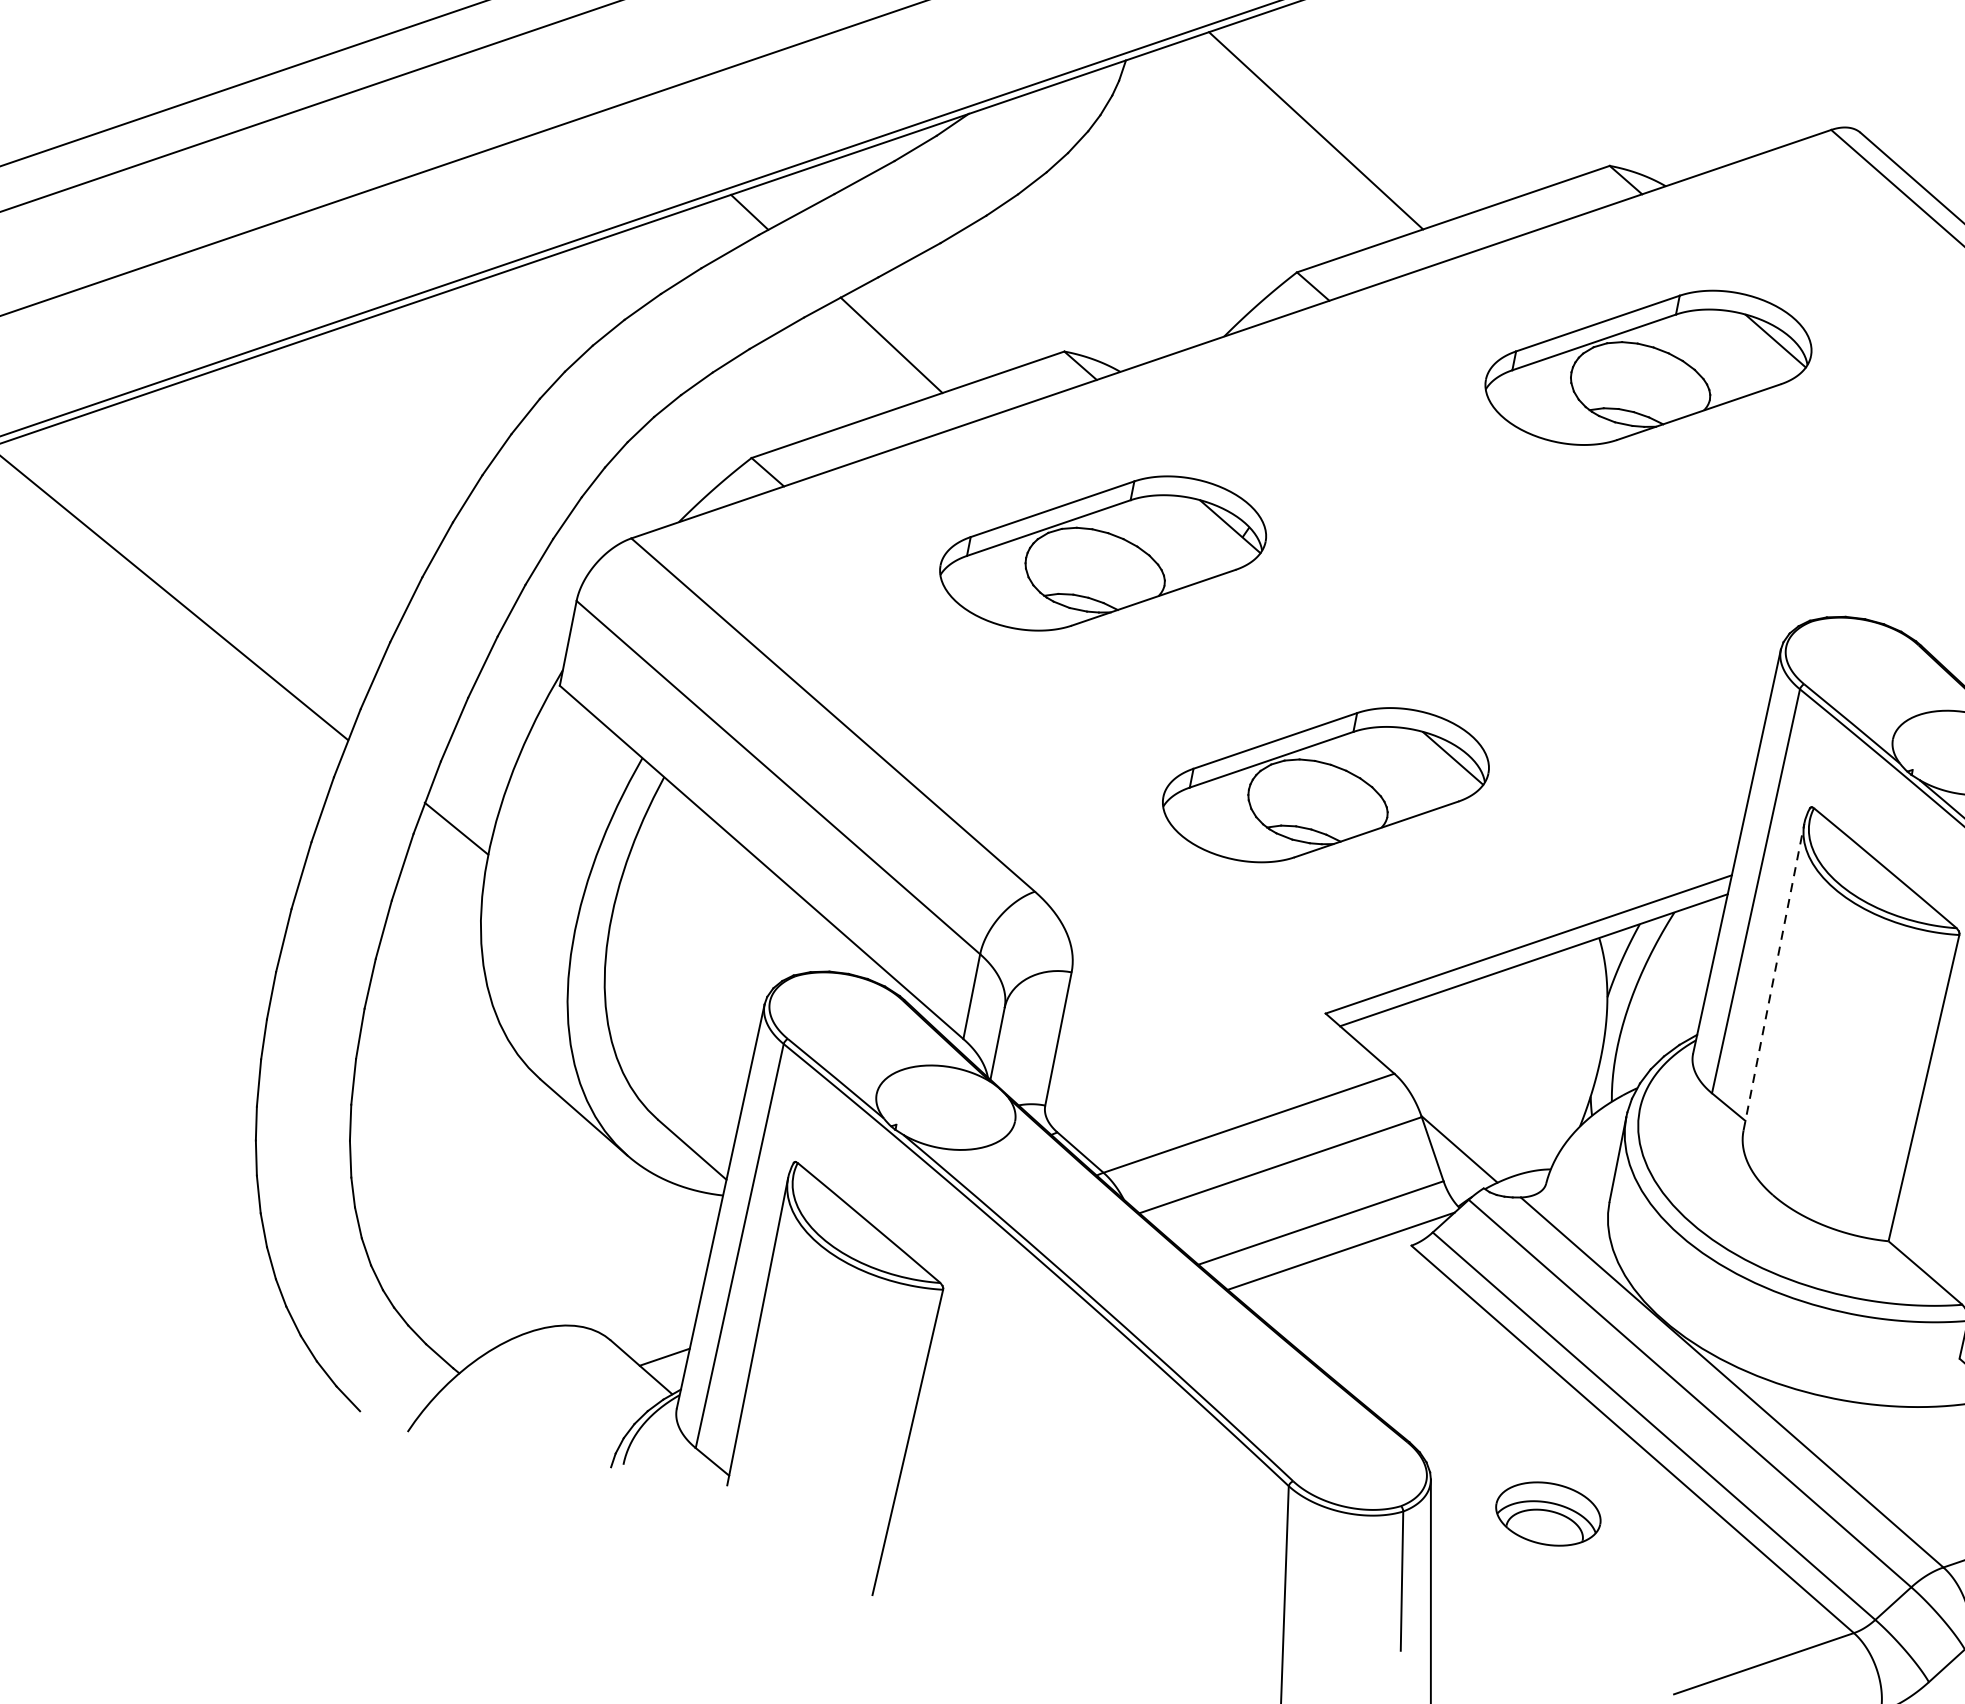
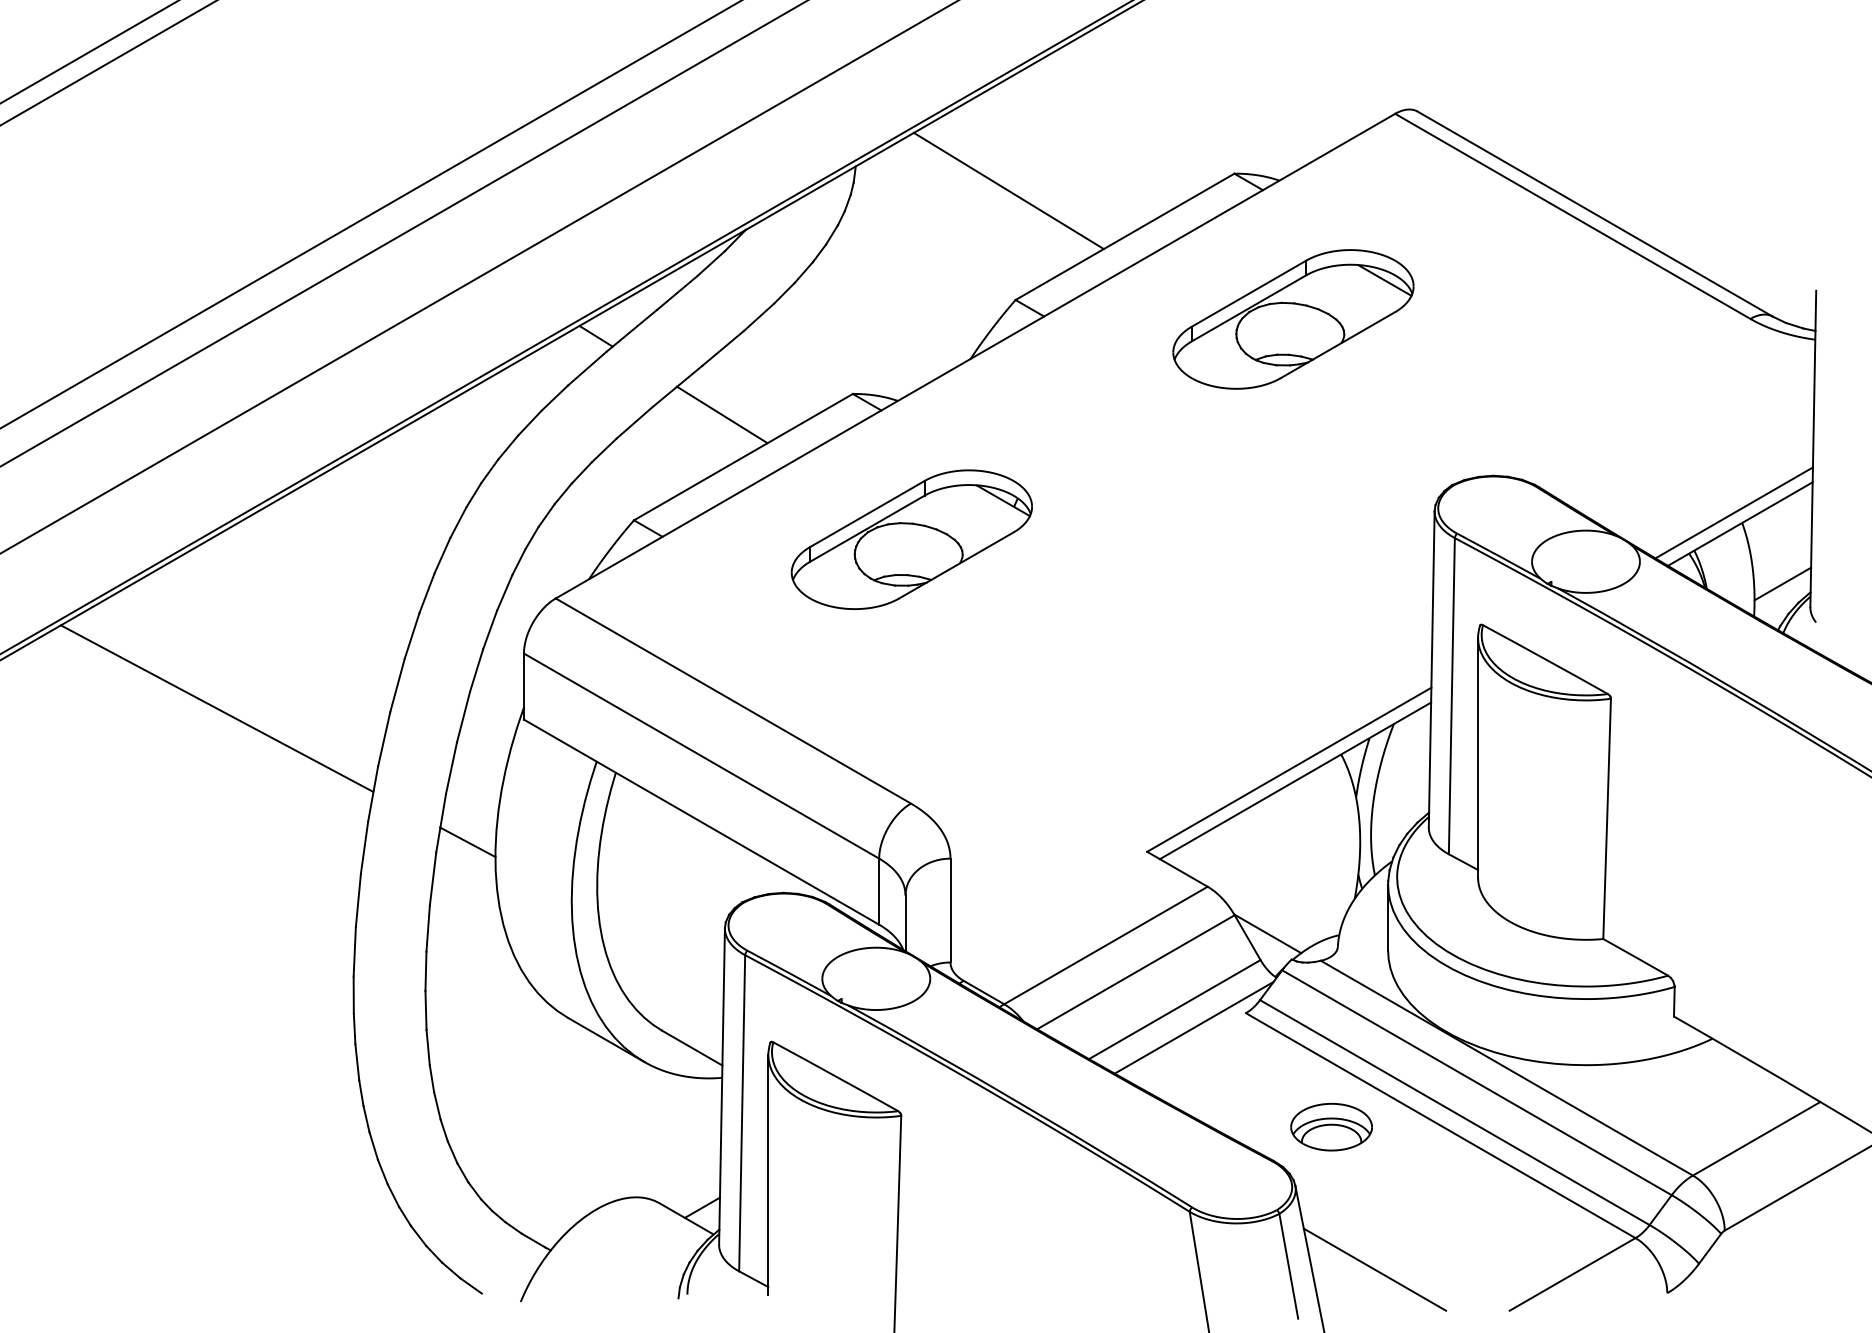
part: (1325, 785) -> (1113, 680), removed
line: (1774, 976) -> (1478, 757), dashed -> solid
part: (1548, 1513) -> (1331, 1126), moved
line: (1511, 1607) -> (1374, 1269), added

